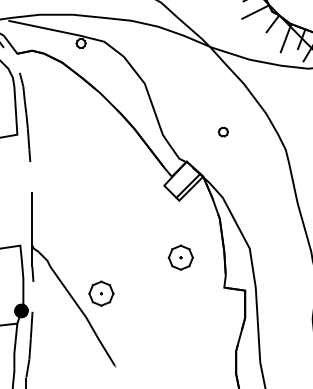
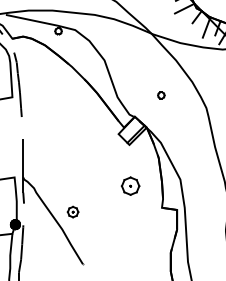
part: (100, 292) -> (72, 211), size x0.6

